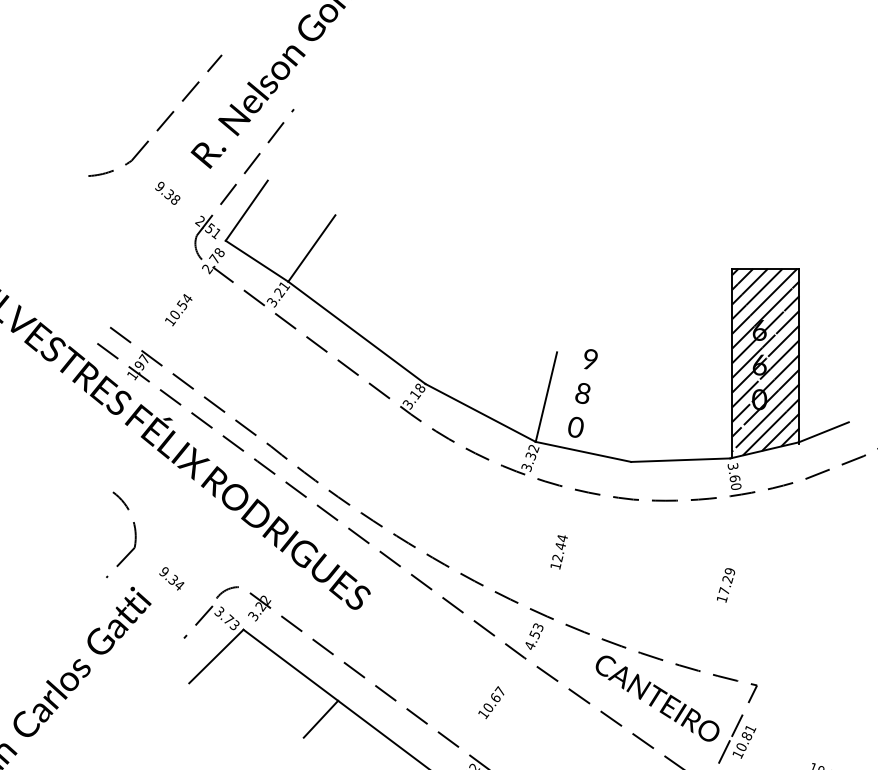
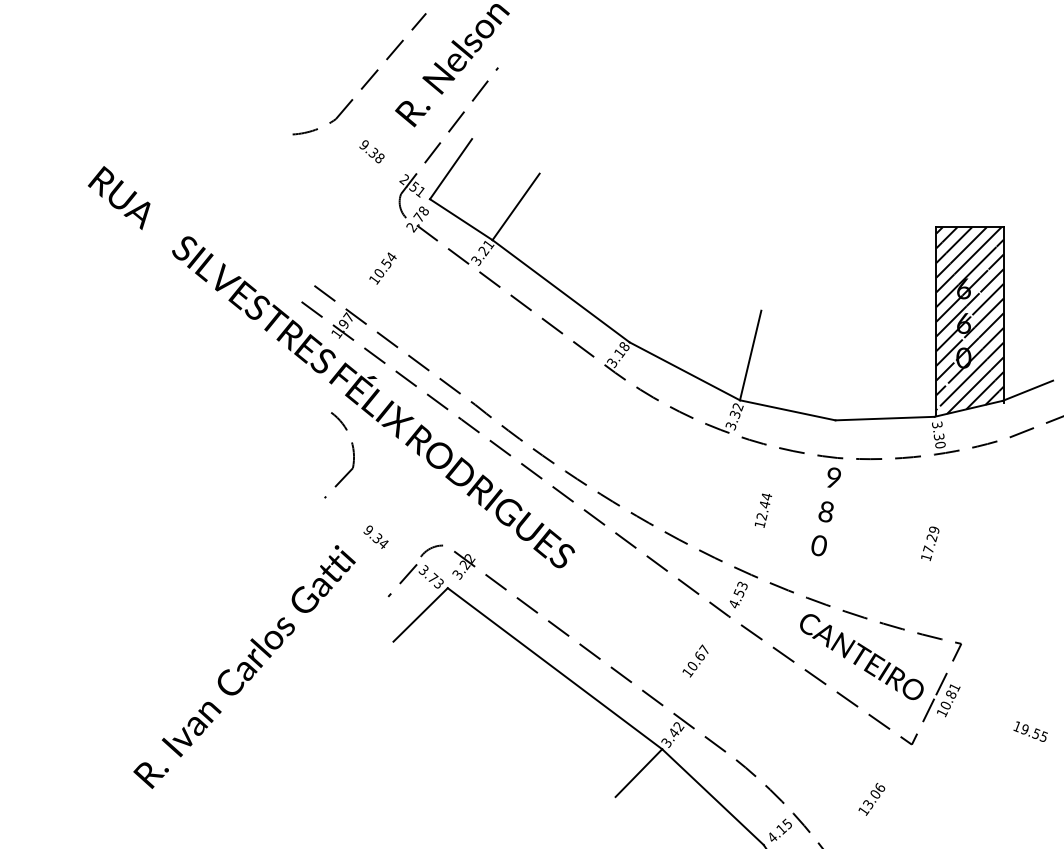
text: (582, 393) -> (825, 511), moved
text: (734, 478) -> (938, 436), 3.60 -> 3.30
part: (134, 532) -> (352, 452), moved
line: (321, 719) -> (525, 677), removed

